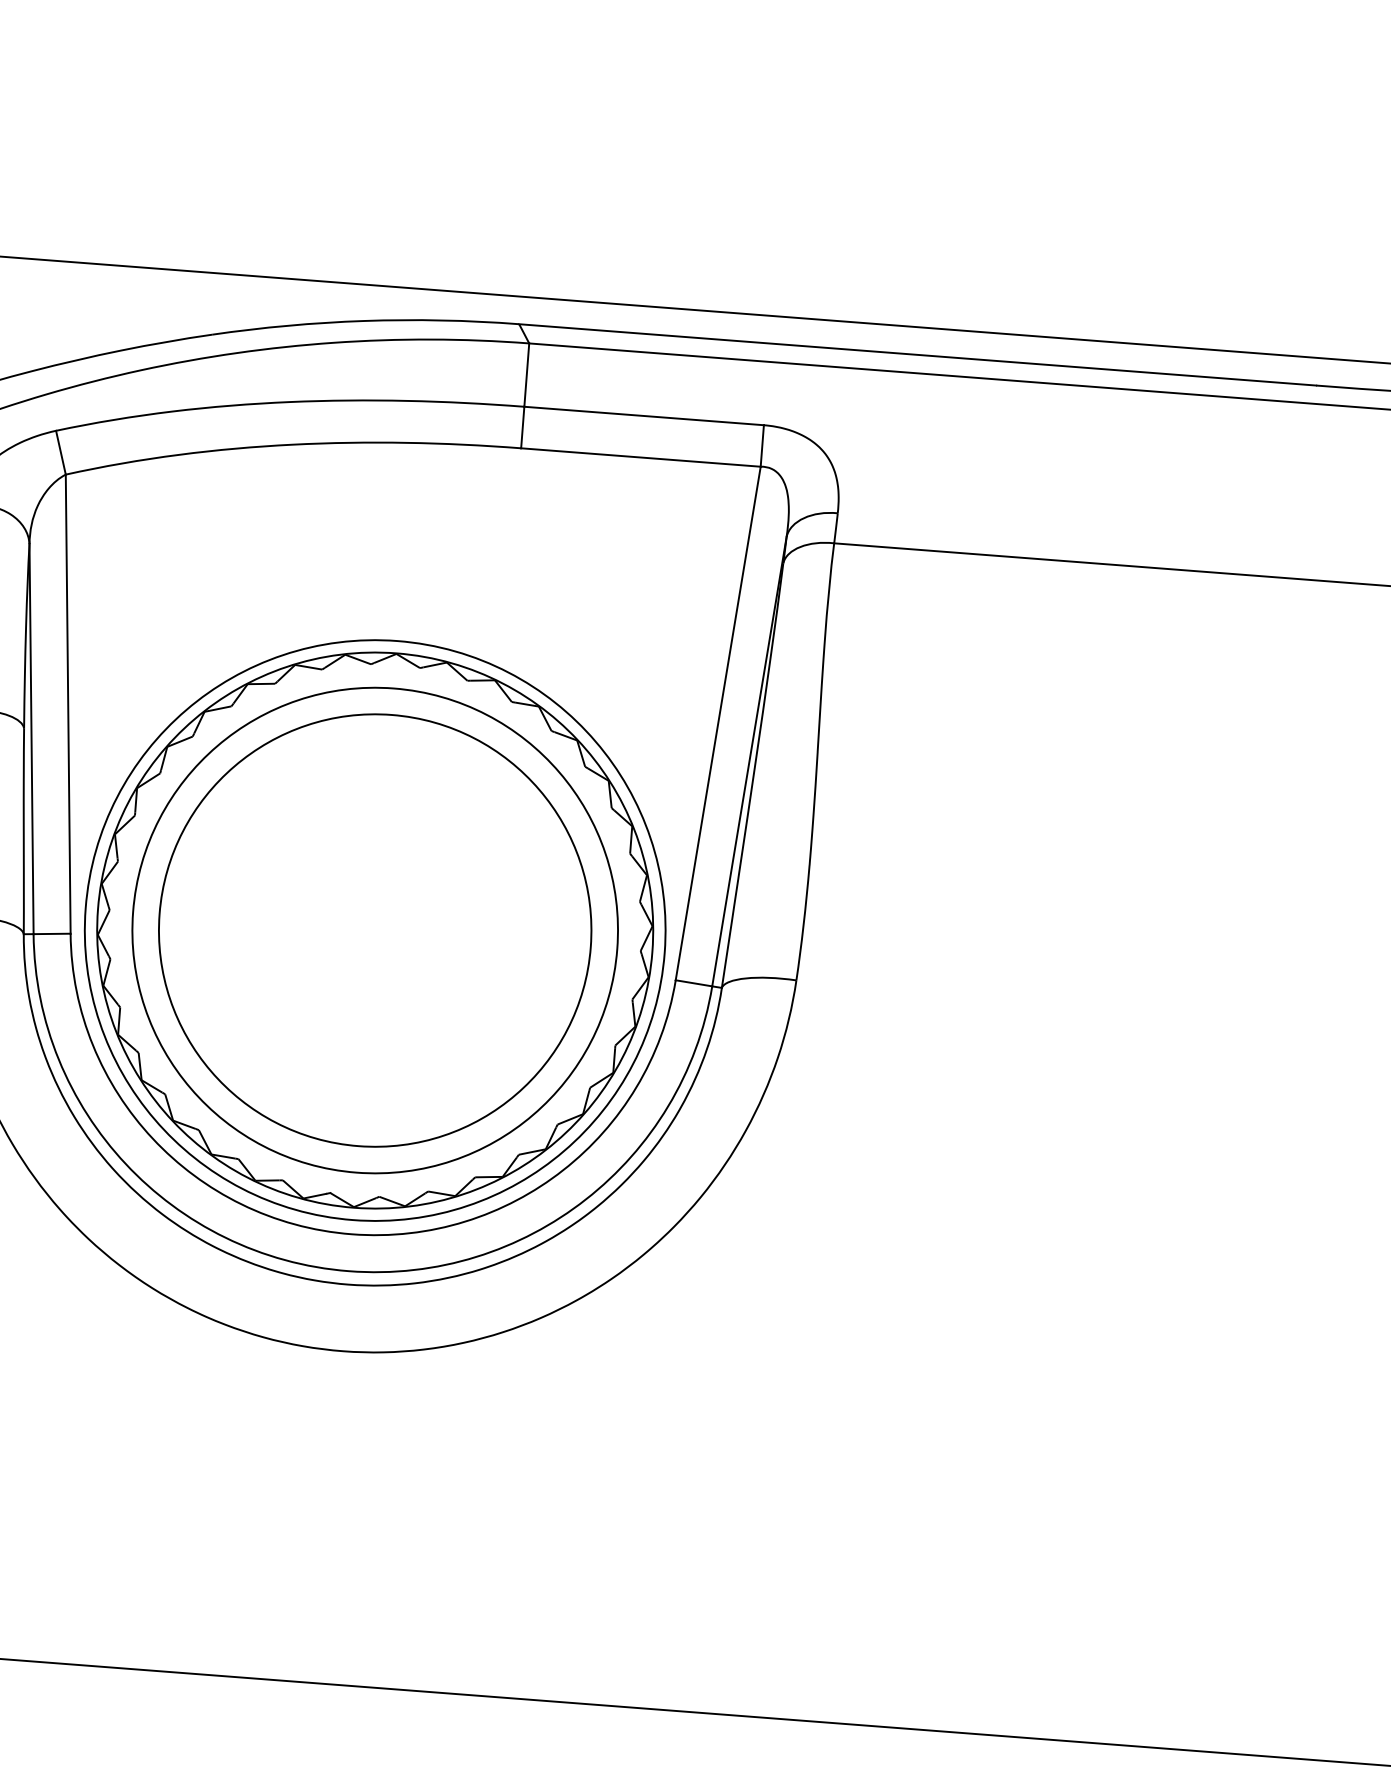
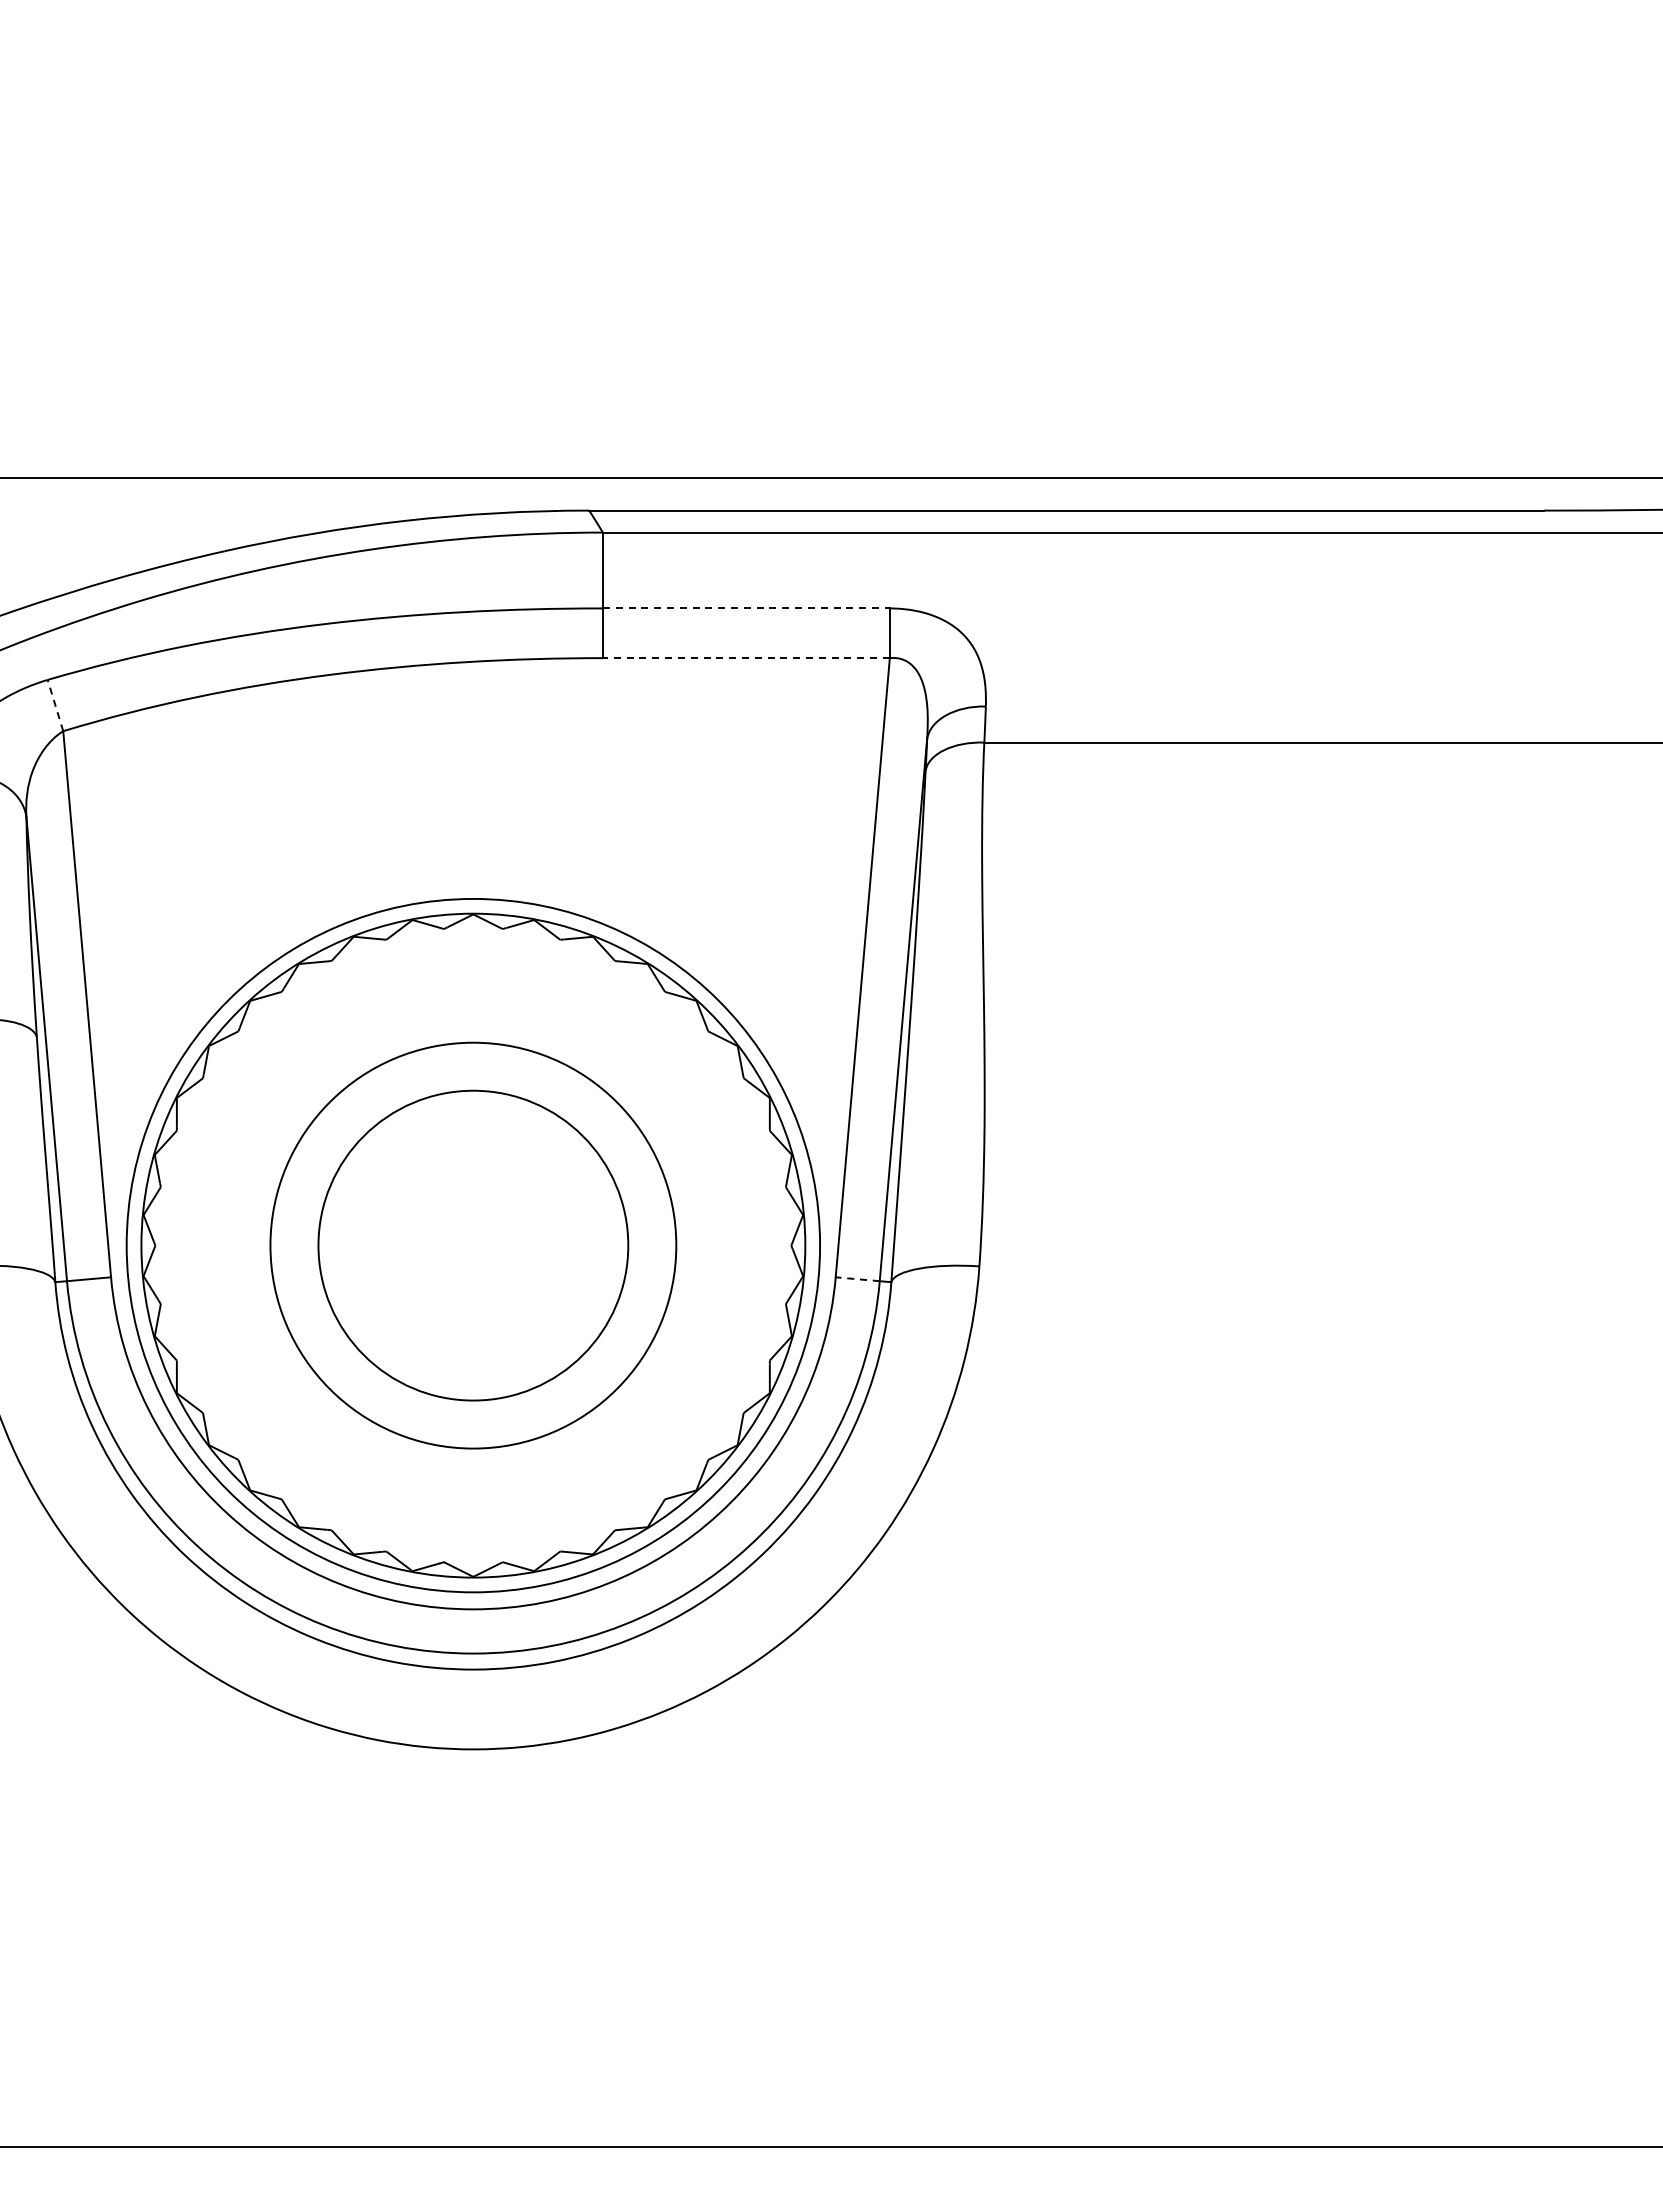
line: (644, 416) -> (746, 608), solid -> dashed
line: (60, 452) -> (55, 705), solid -> dashed
line: (640, 457) -> (745, 658), solid -> dashed
circle: (375, 930) -> (473, 1245), size x0.6
circle: (375, 930) -> (473, 1245), size x0.7
line: (693, 983) -> (857, 1279), solid -> dashed

